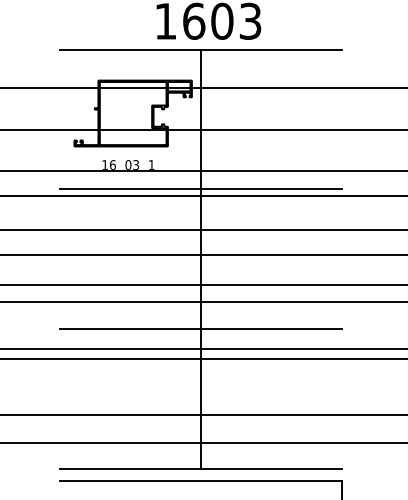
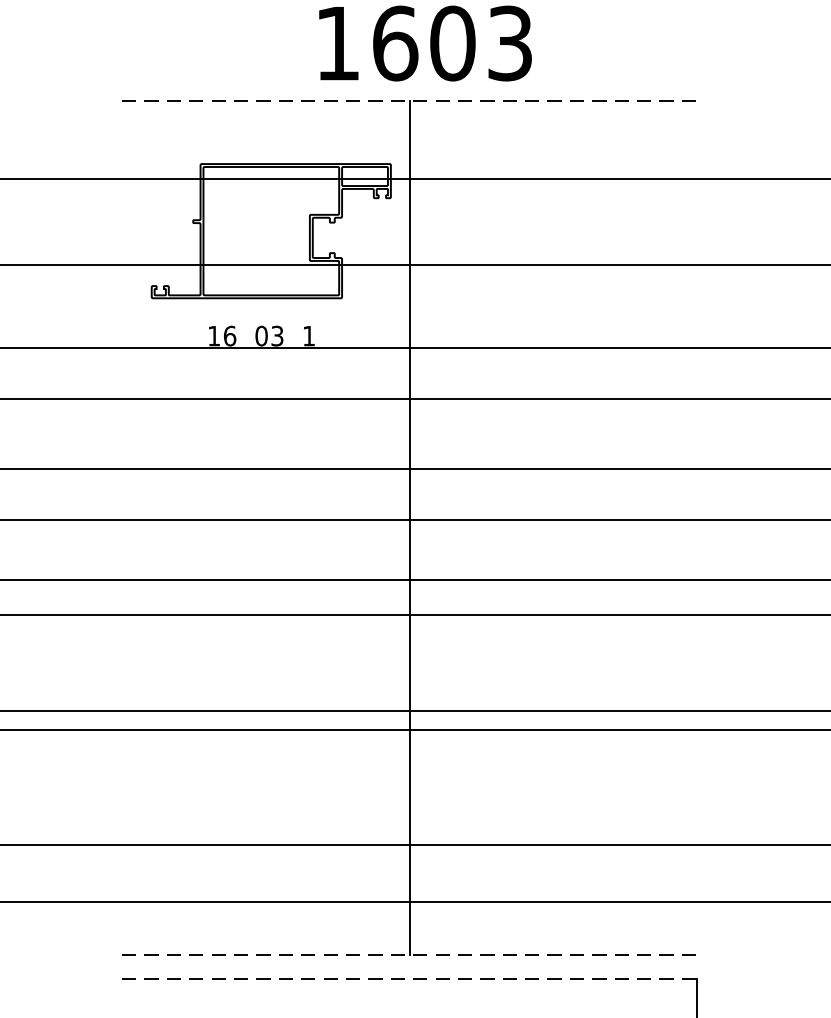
line: (201, 49) -> (410, 100), solid -> dashed
line: (200, 189) -> (408, 385), removed
line: (200, 329) -> (408, 670), removed
line: (201, 468) -> (410, 953), solid -> dashed
line: (201, 480) -> (410, 978), solid -> dashed

